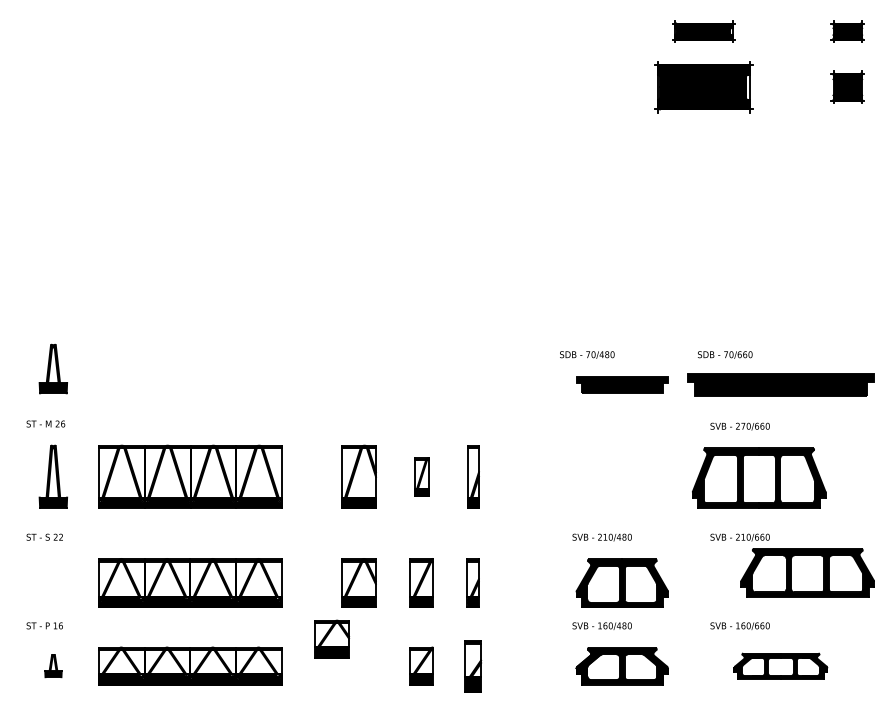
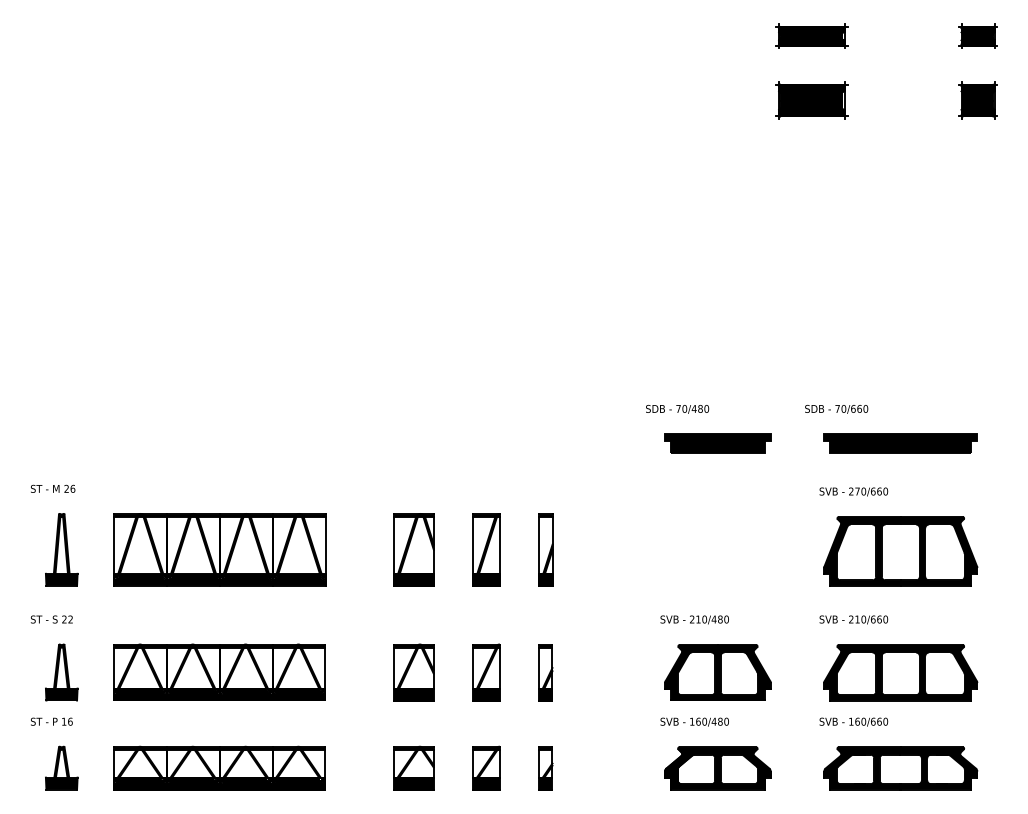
part: (703, 87) -> (811, 100), size x0.62
part: (53, 369) -> (61, 672), moved
part: (780, 384) -> (900, 443), size x0.71
part: (421, 476) -> (486, 549), size x1.67
part: (758, 478) -> (900, 551), moved
part: (807, 572) -> (900, 672), moved
part: (331, 638) -> (413, 767), moved
part: (53, 665) -> (61, 767), size x1.67
part: (472, 666) -> (545, 768), size x0.71
part: (780, 666) -> (900, 768), size x1.43

